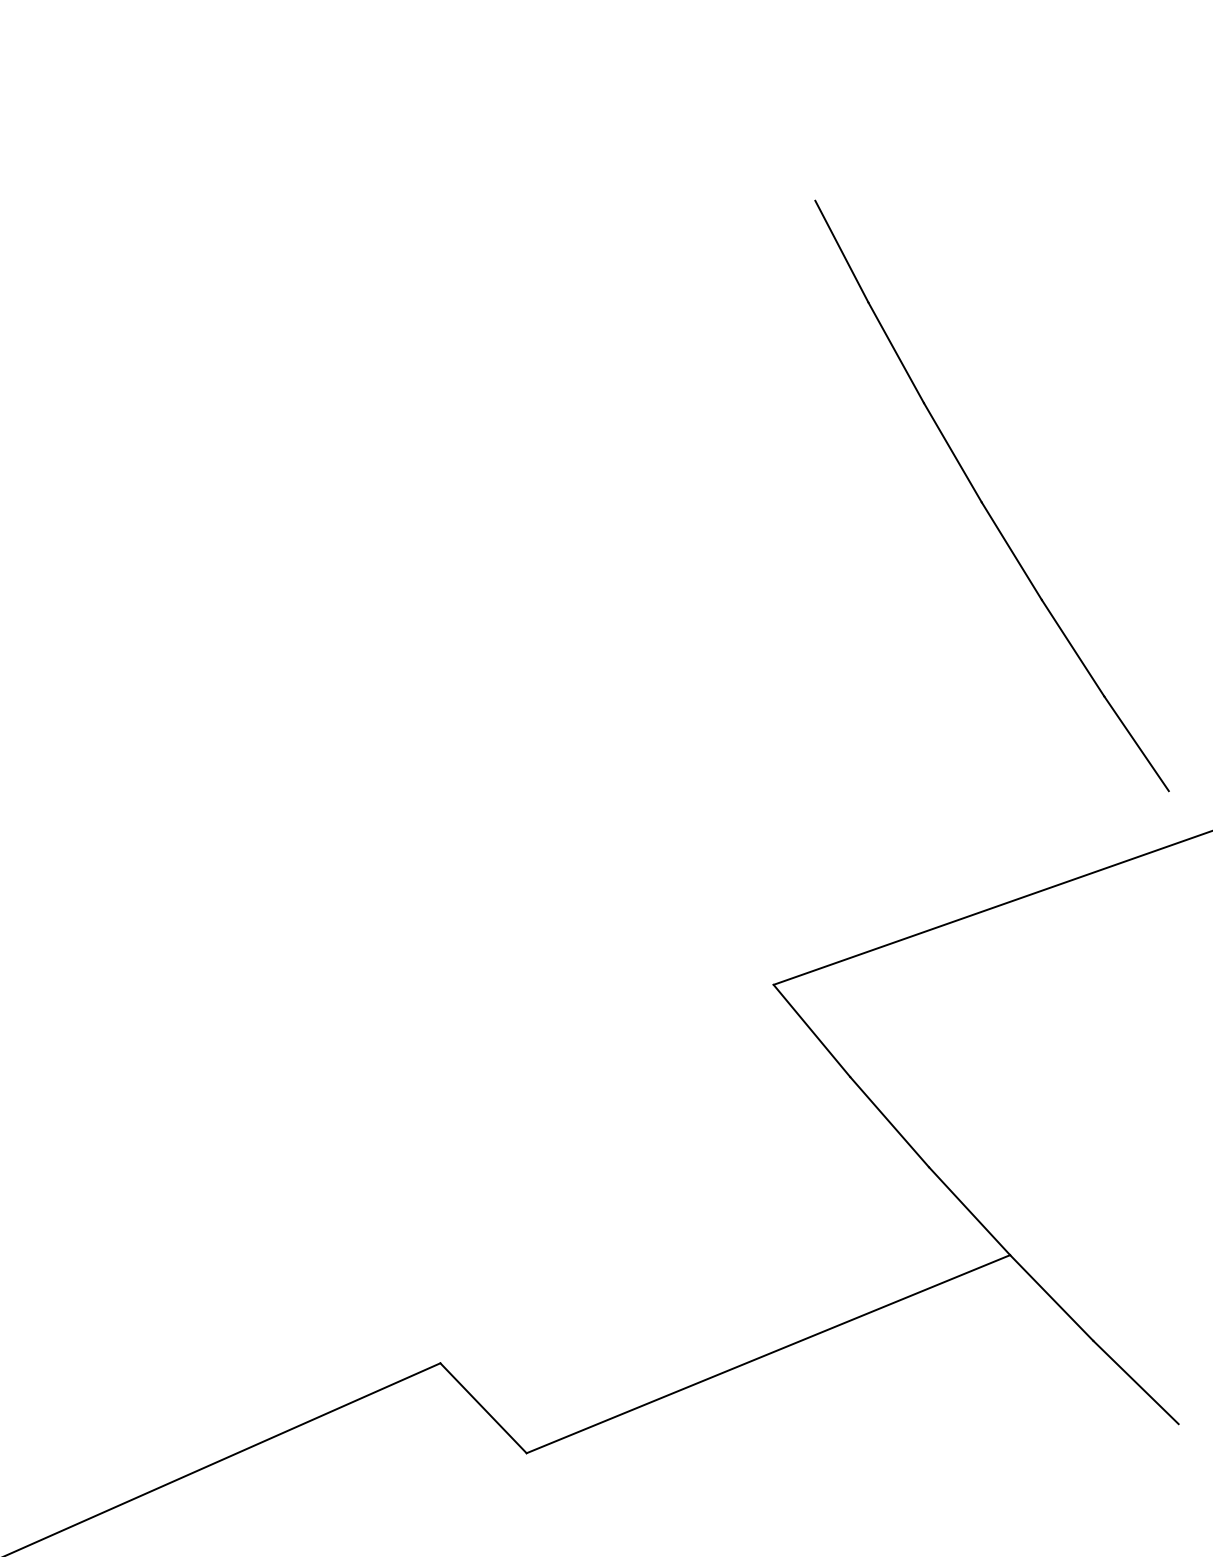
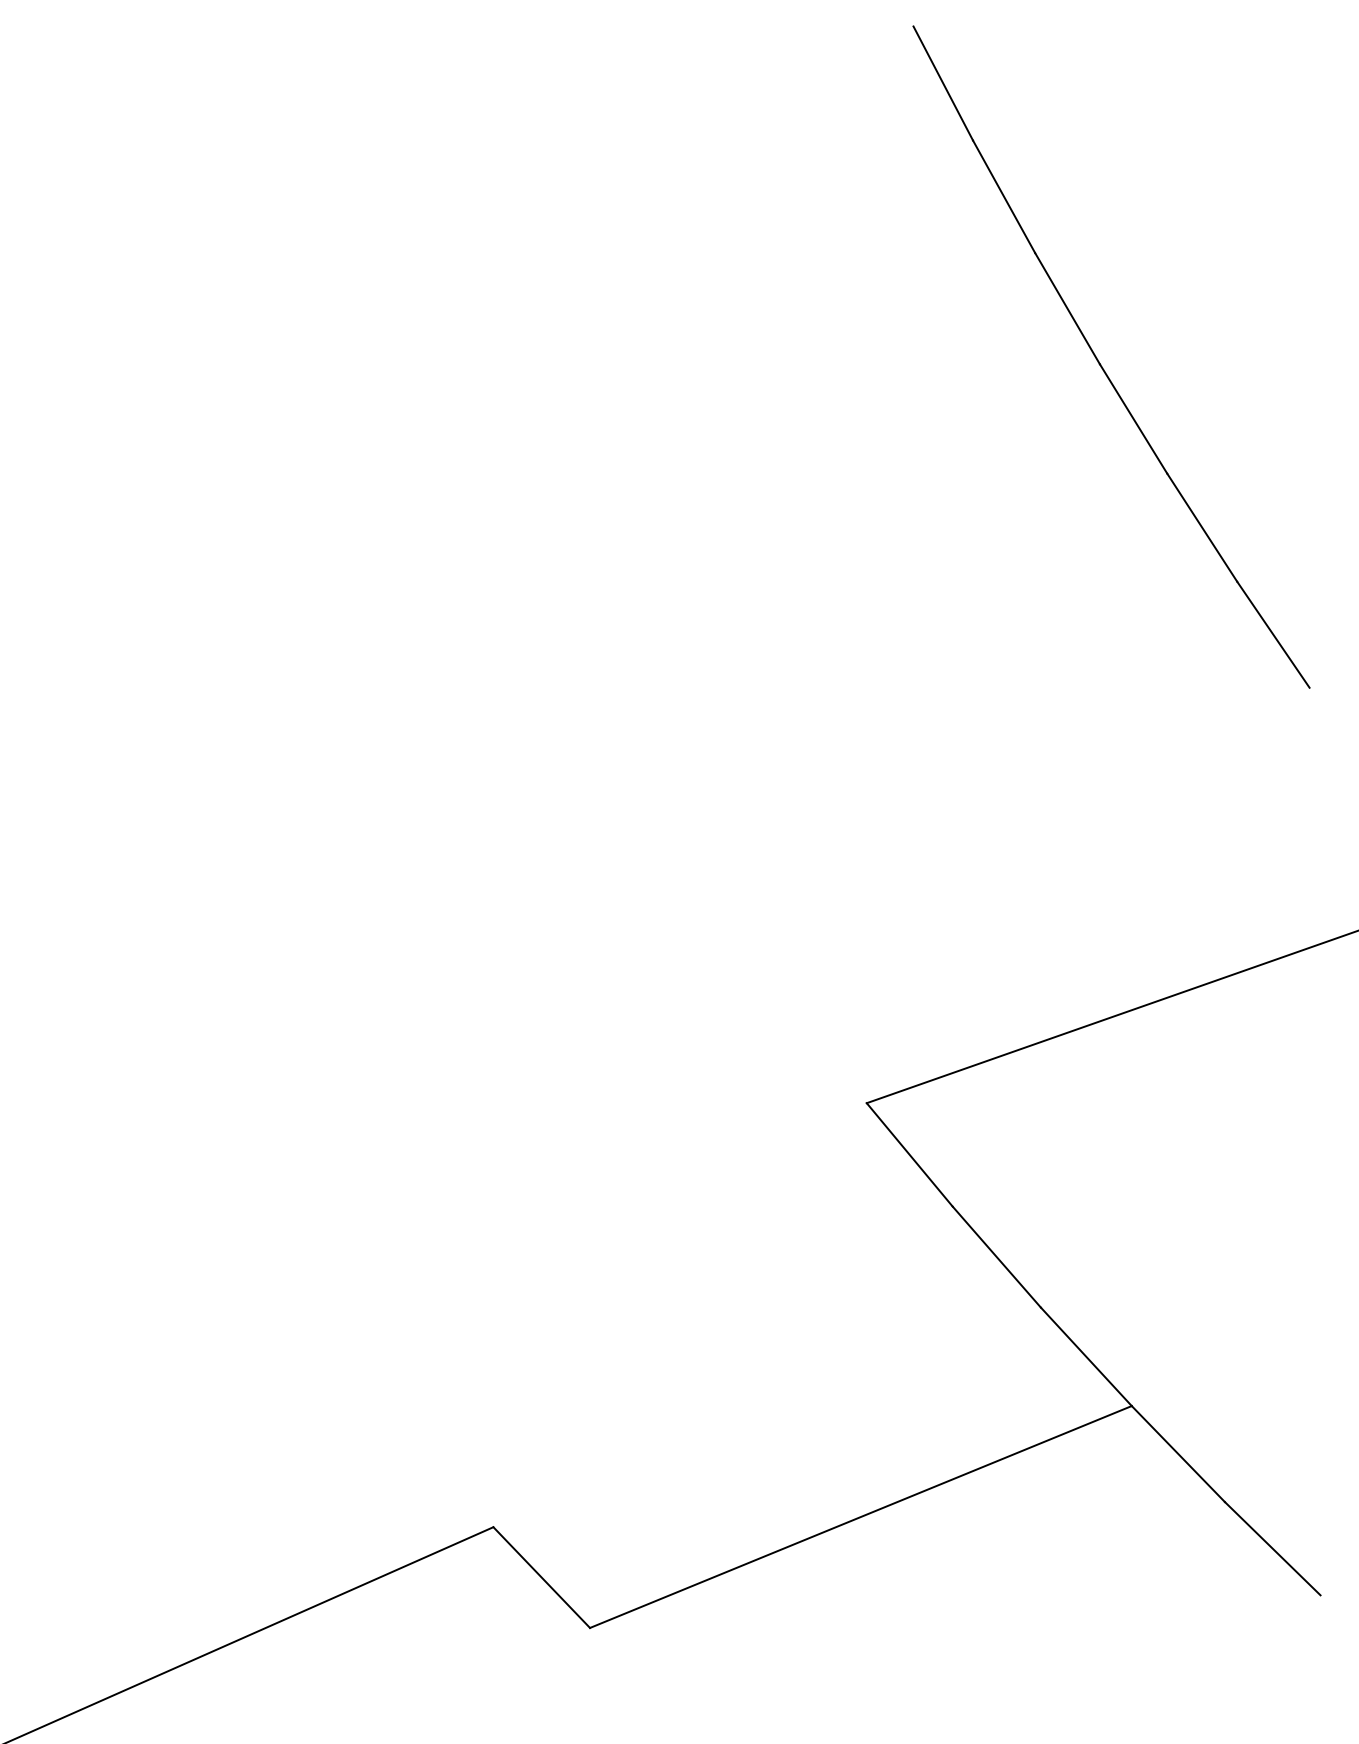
part: (981, 499) -> (1099, 361), moved

